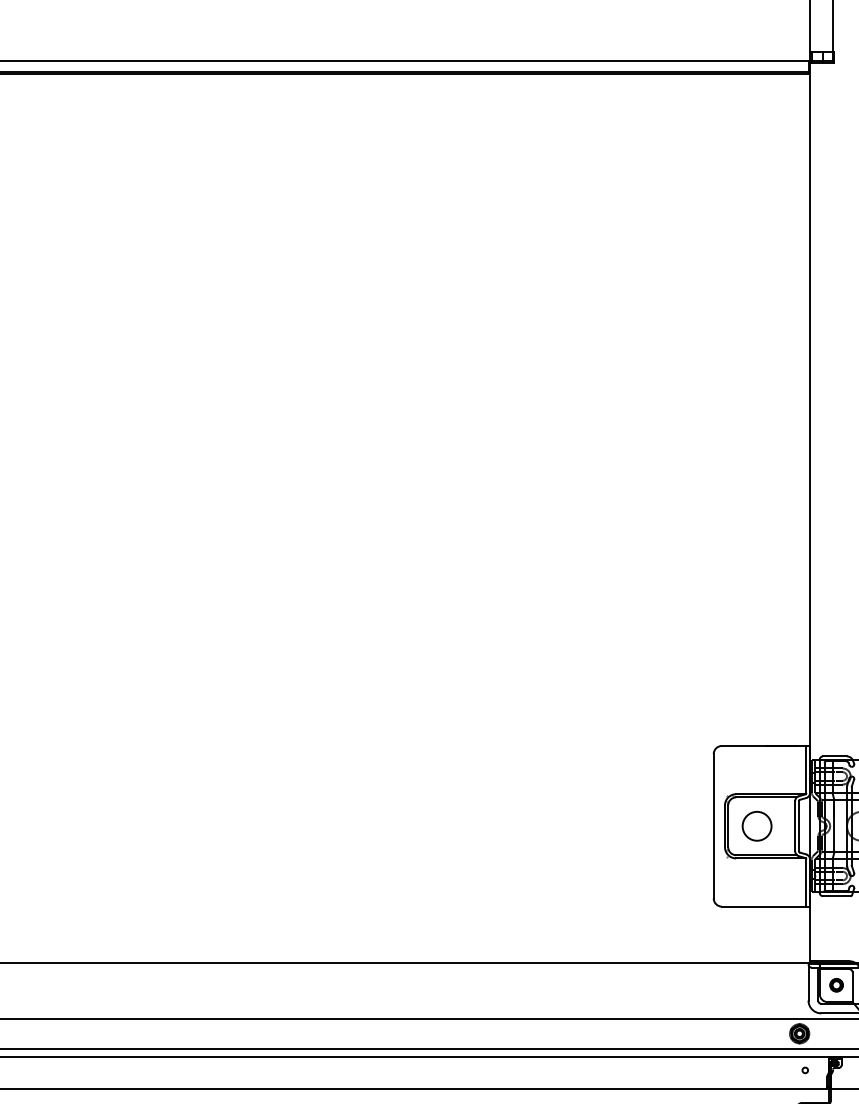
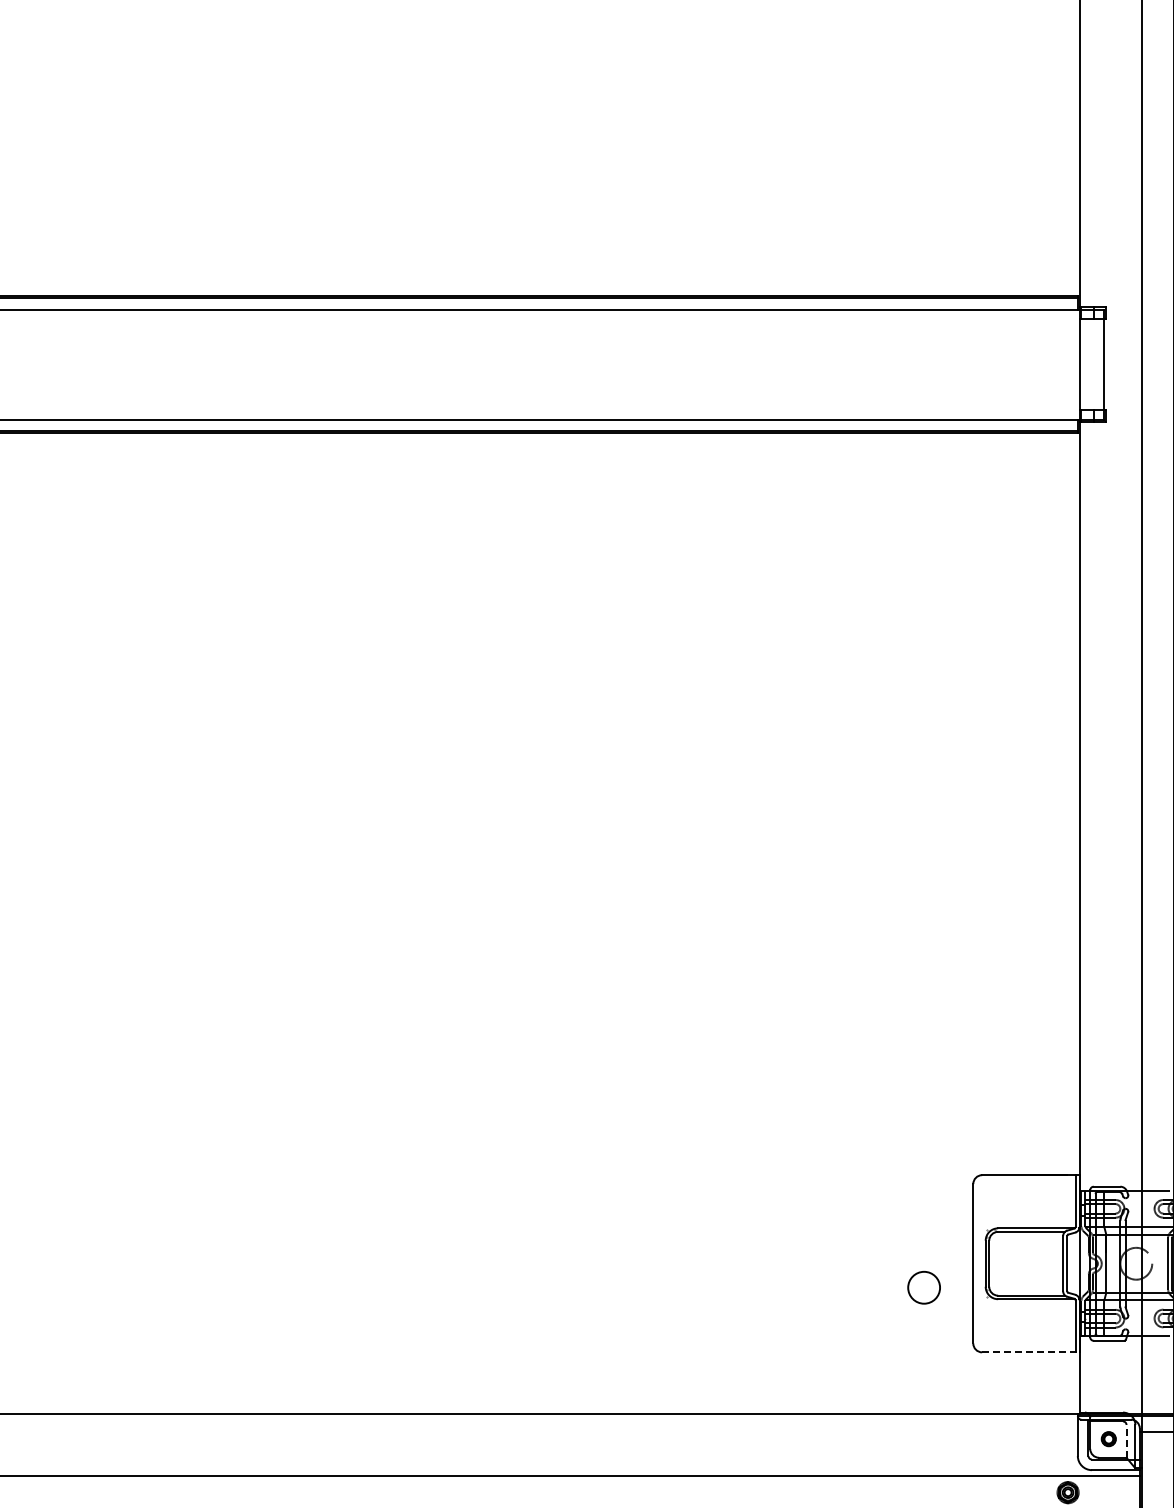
circle: (756, 826) -> (923, 1287), moved
line: (765, 906) -> (1030, 1352), solid -> dashed
line: (852, 986) -> (1126, 1440), solid -> dashed

